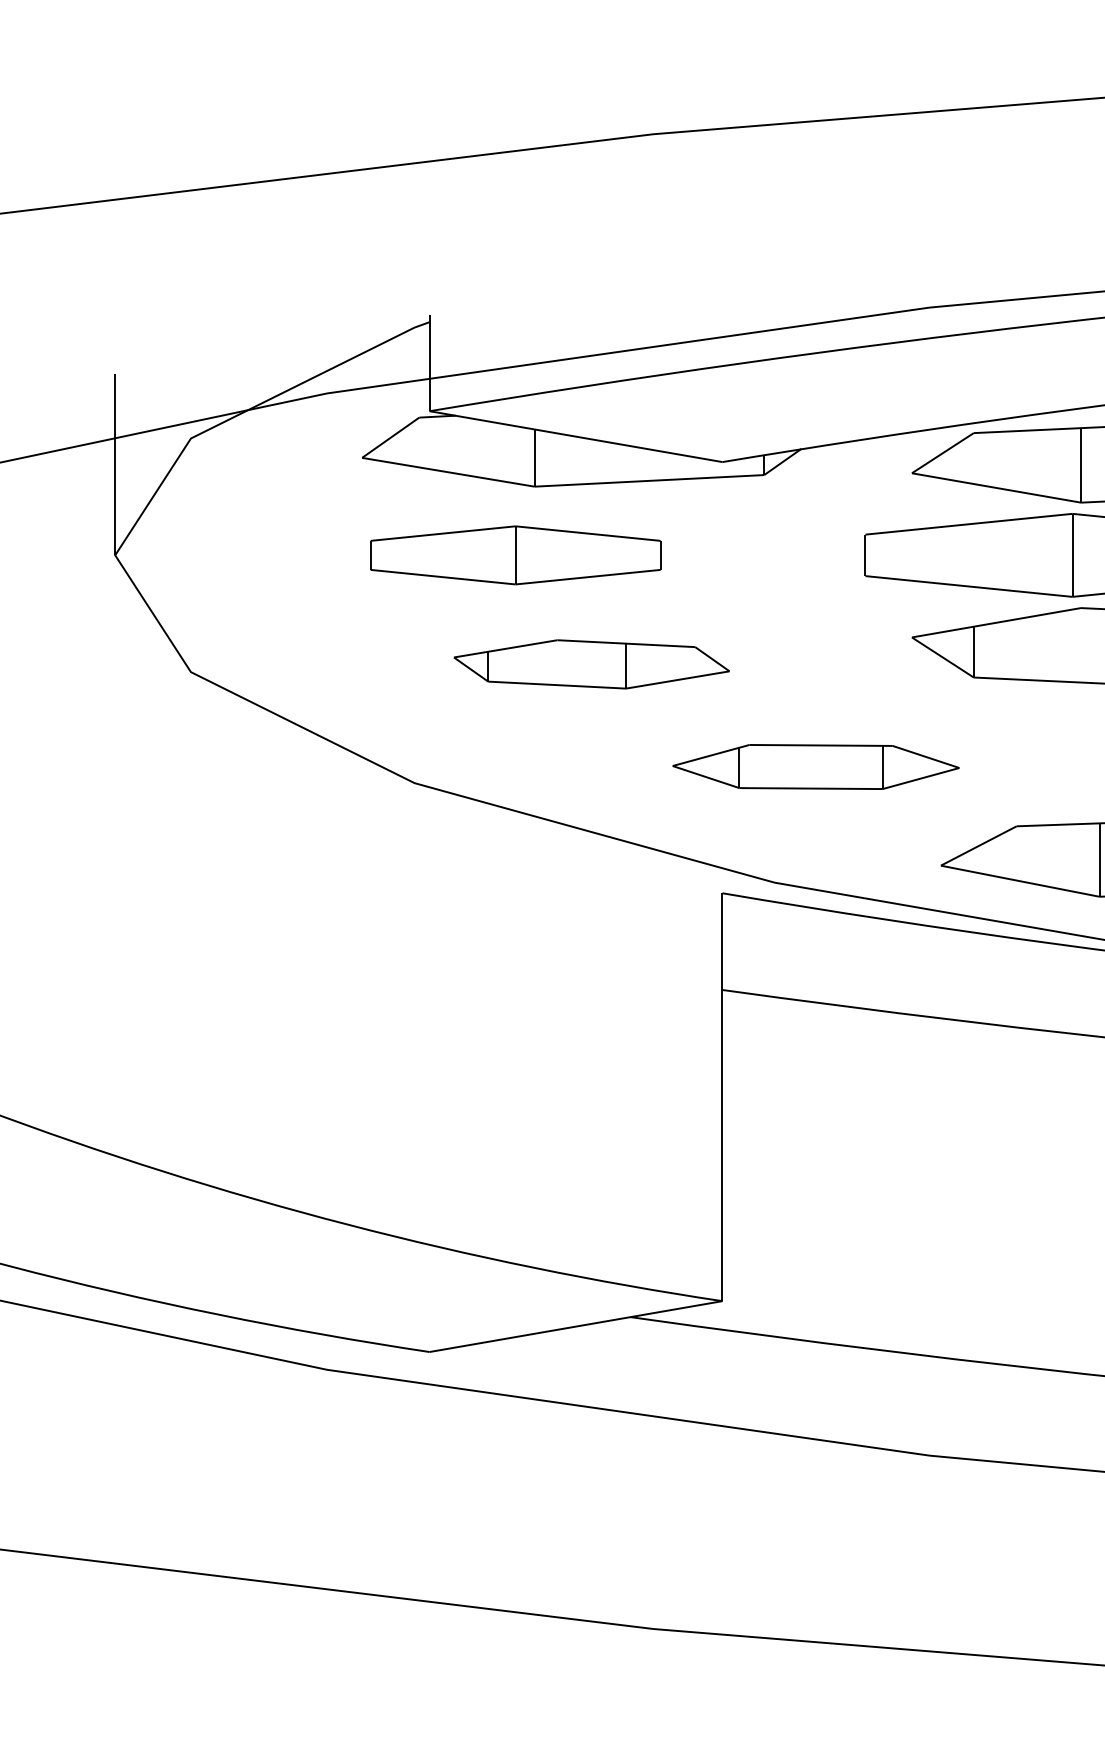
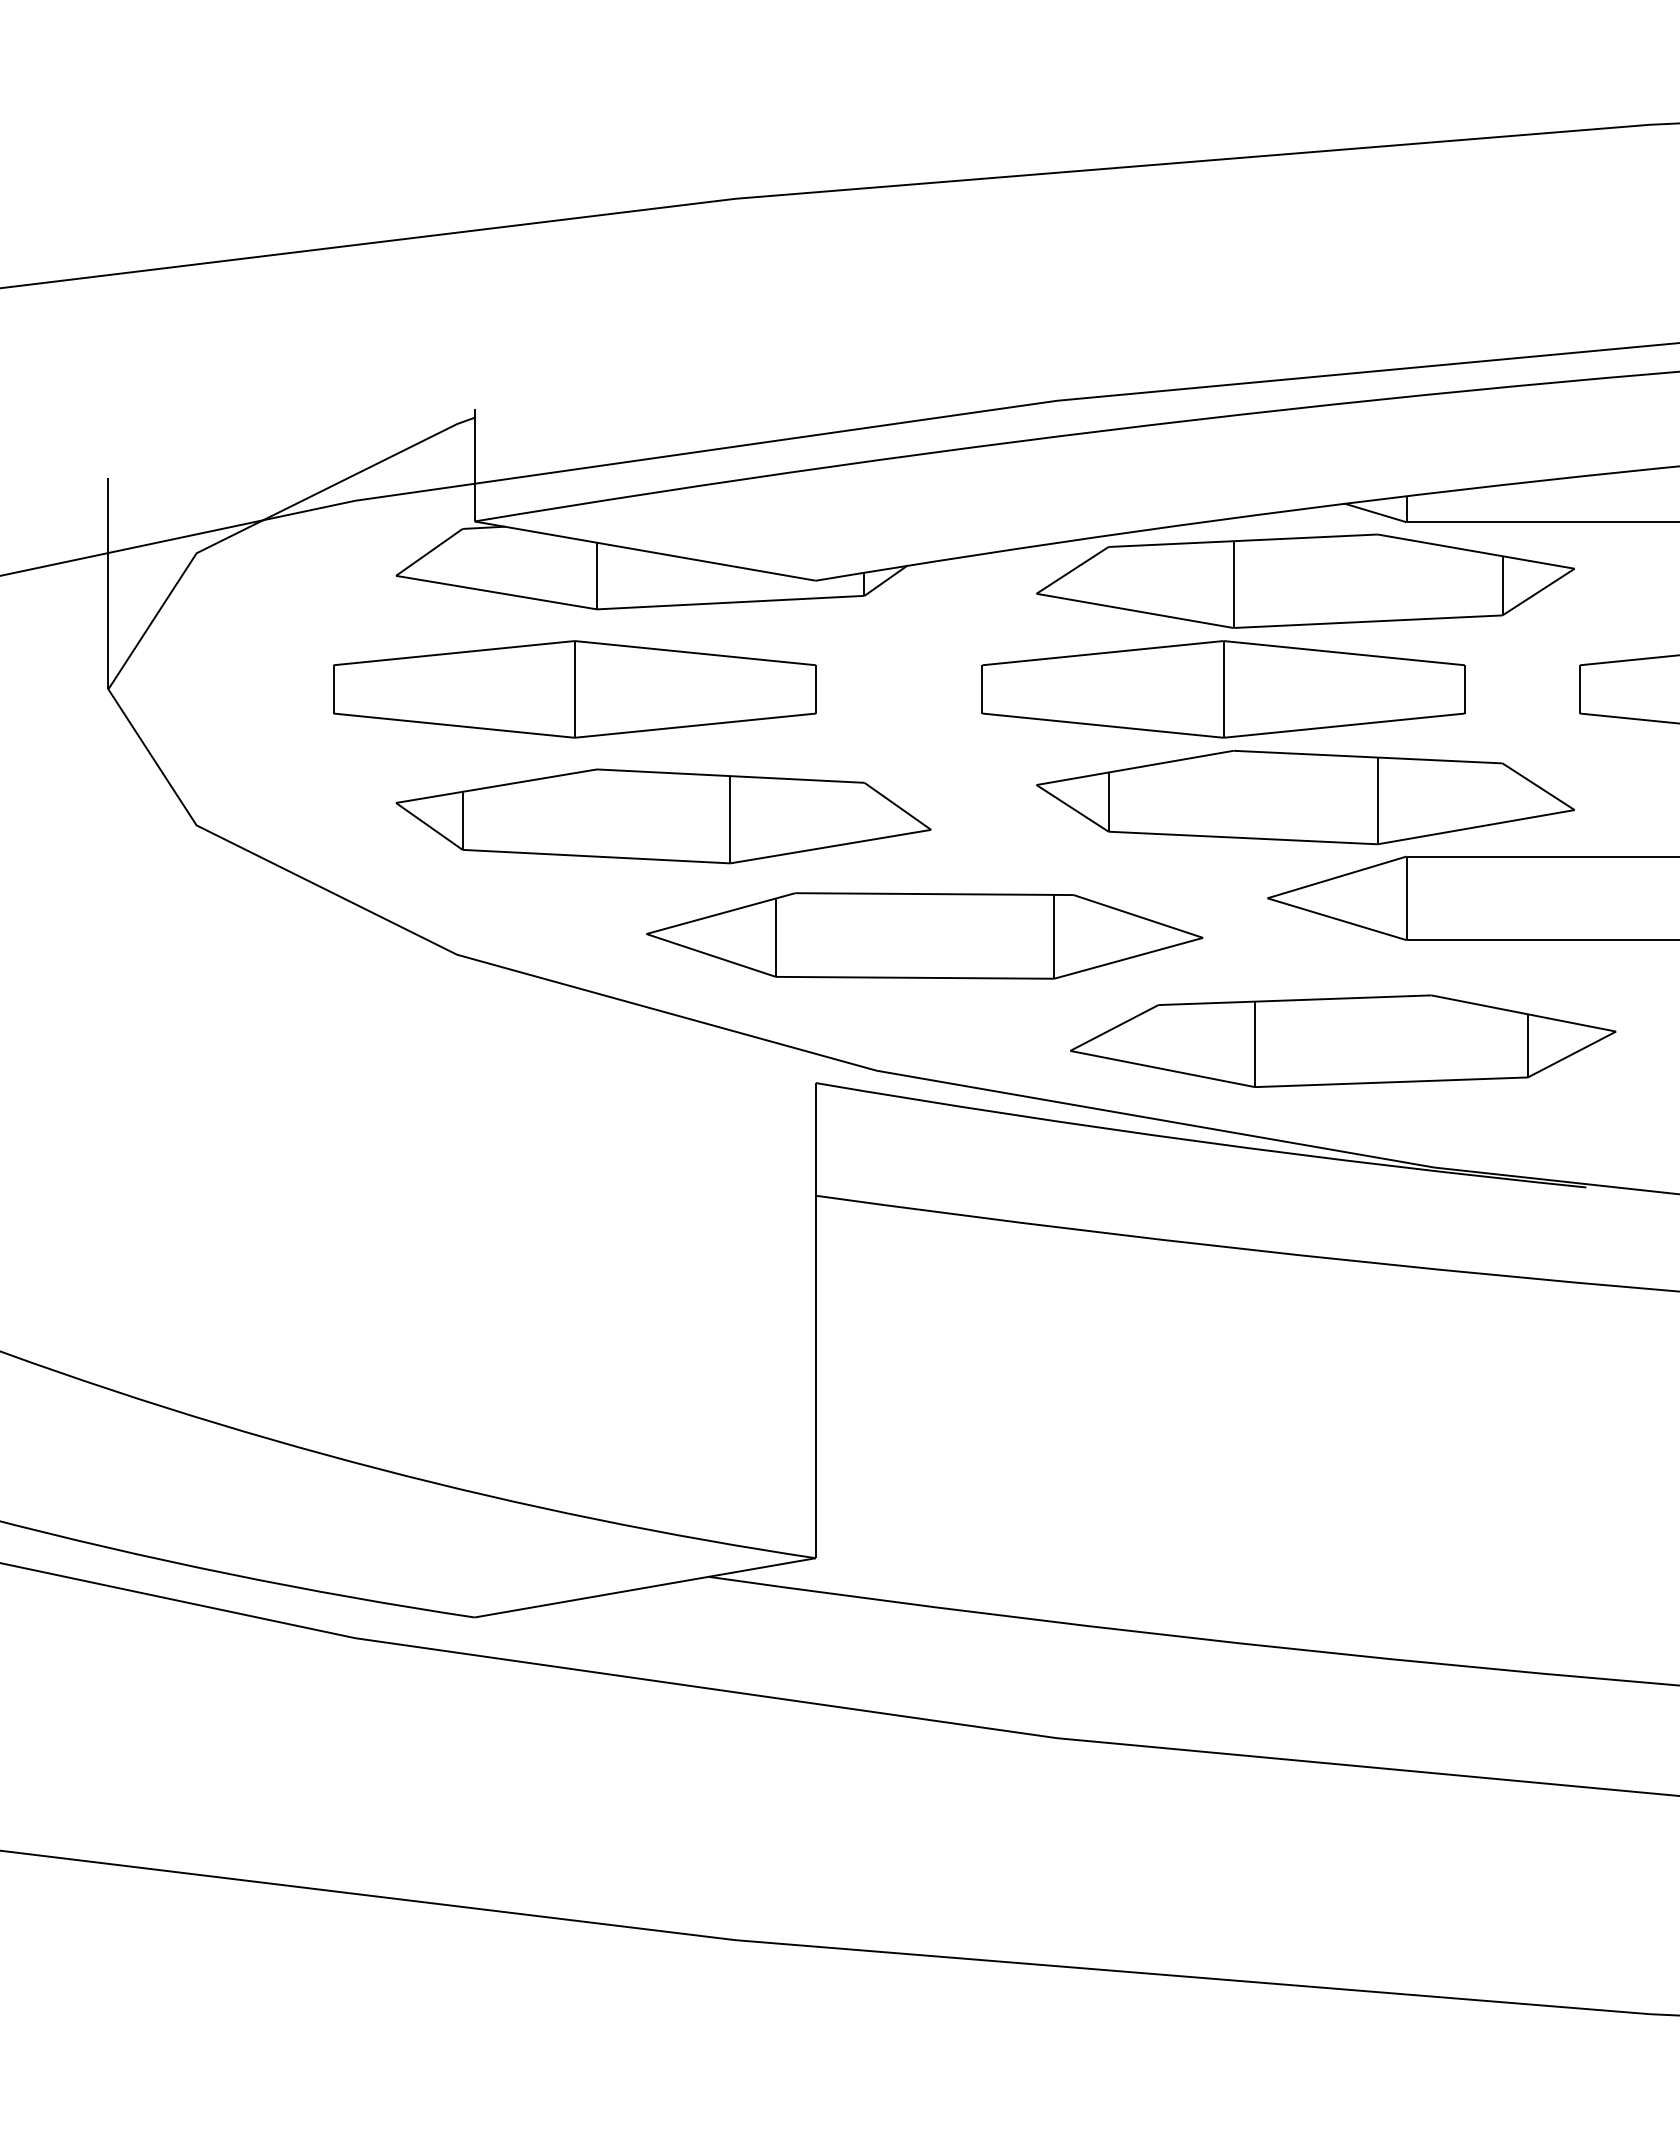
part: (515, 555) -> (574, 689), size x1.43
part: (591, 664) -> (663, 816), size x1.67
part: (815, 766) -> (924, 935), size x1.67

